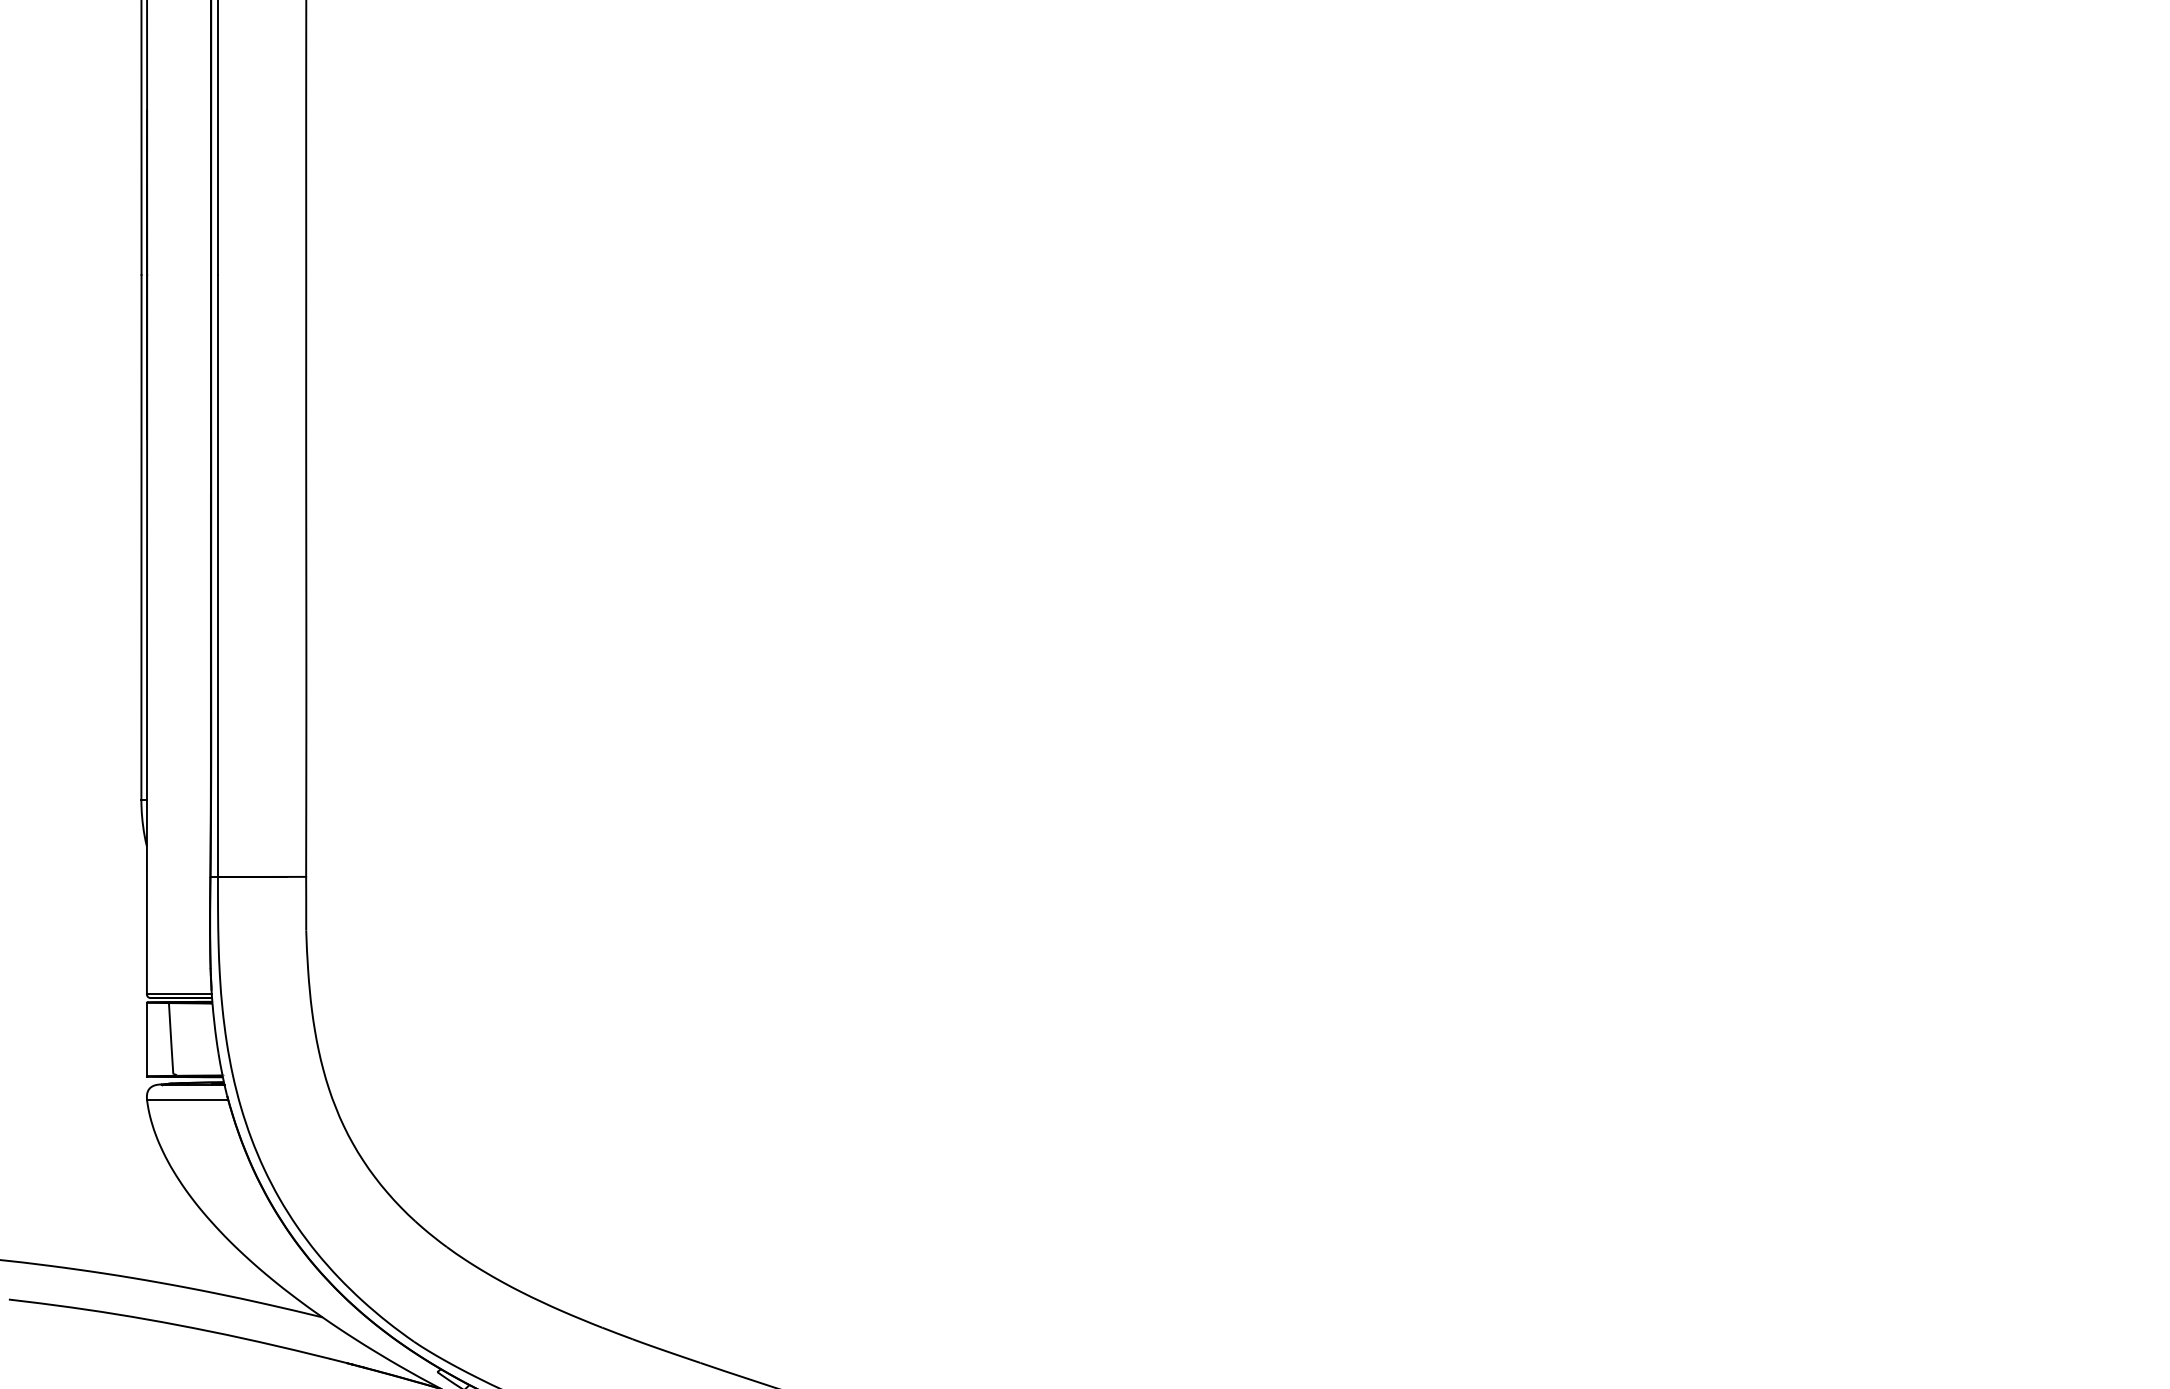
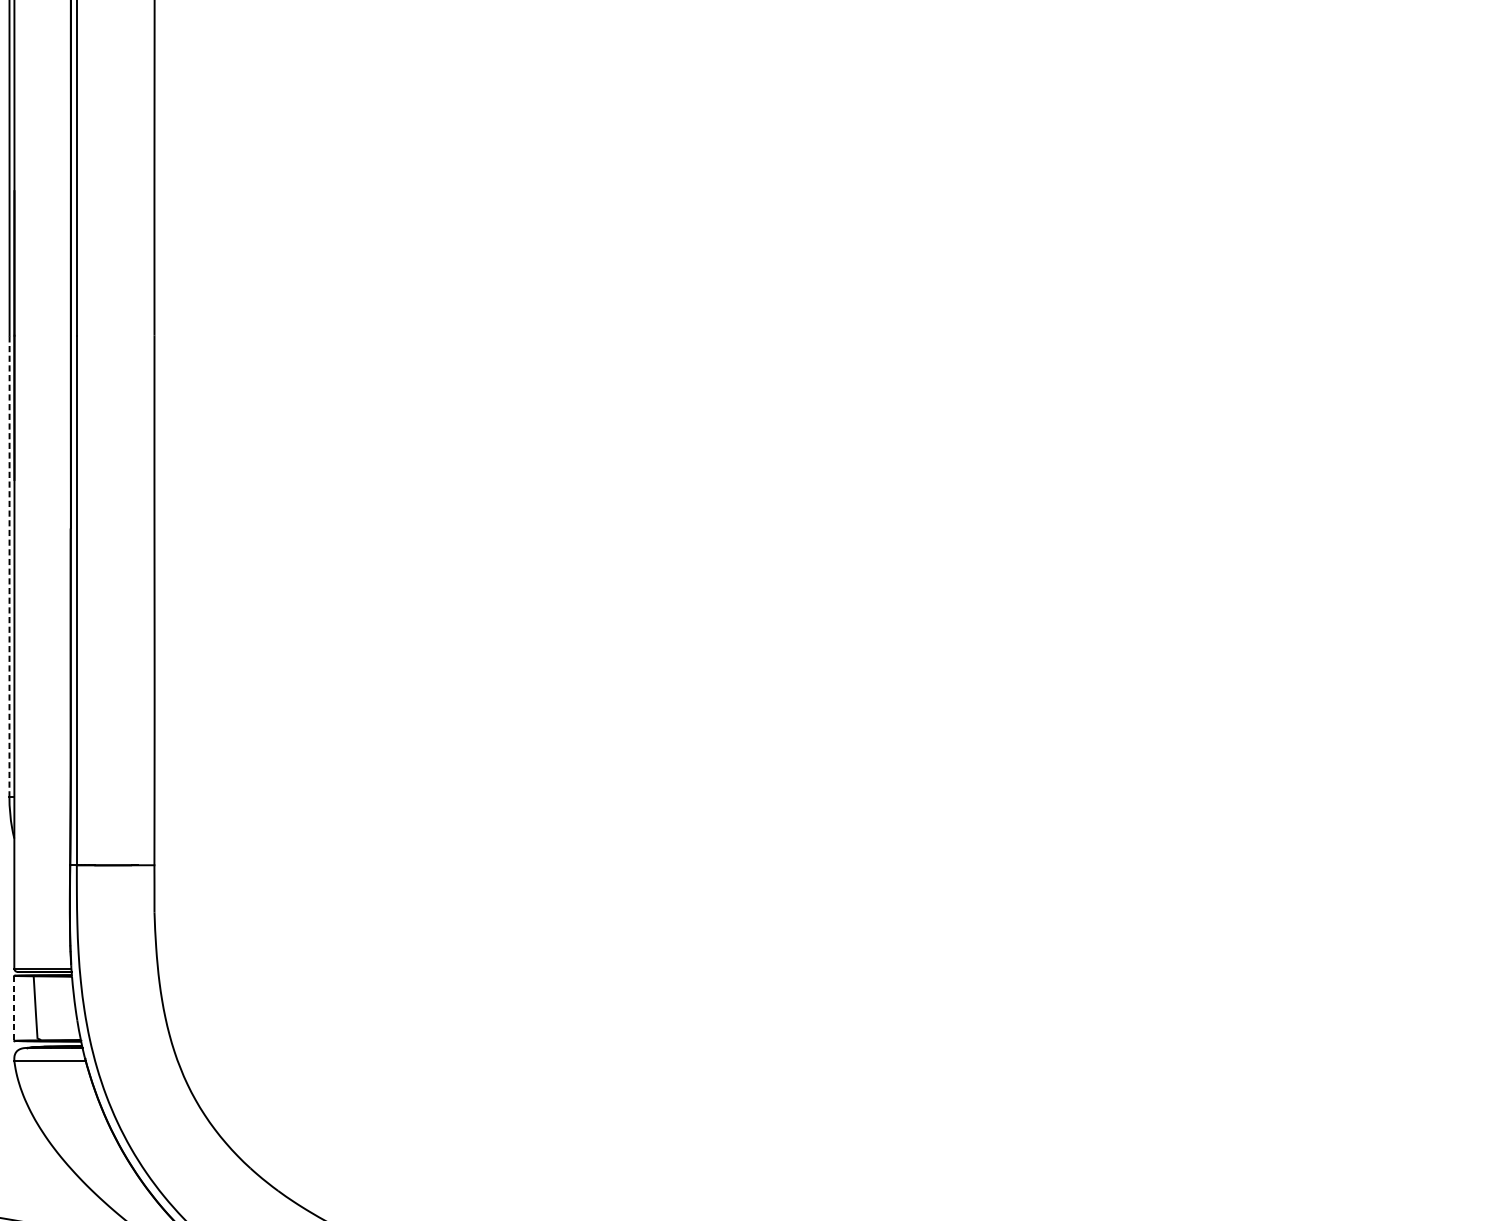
line: (141, 536) -> (9, 565), solid -> dashed
line: (147, 1039) -> (14, 1008), solid -> dashed

